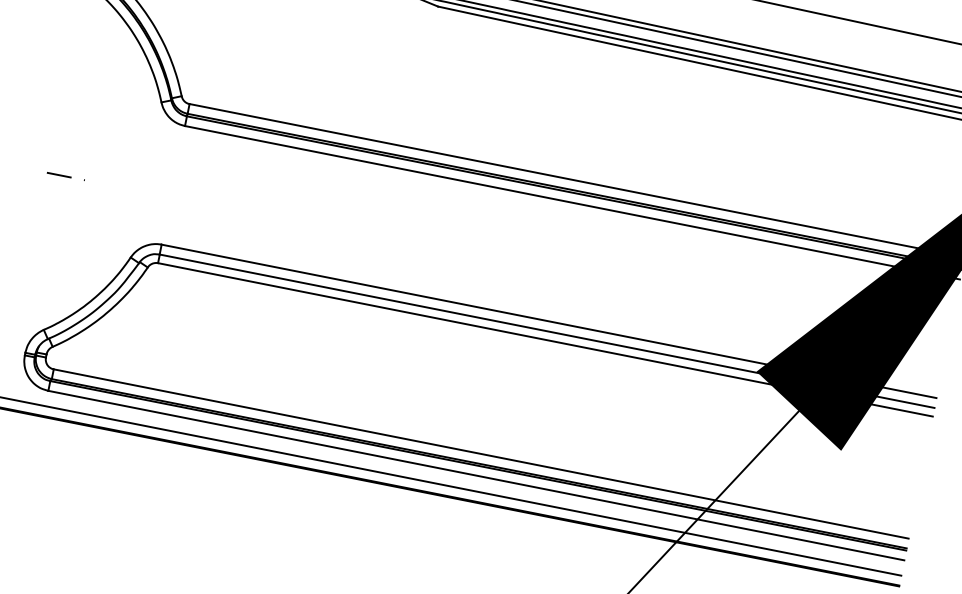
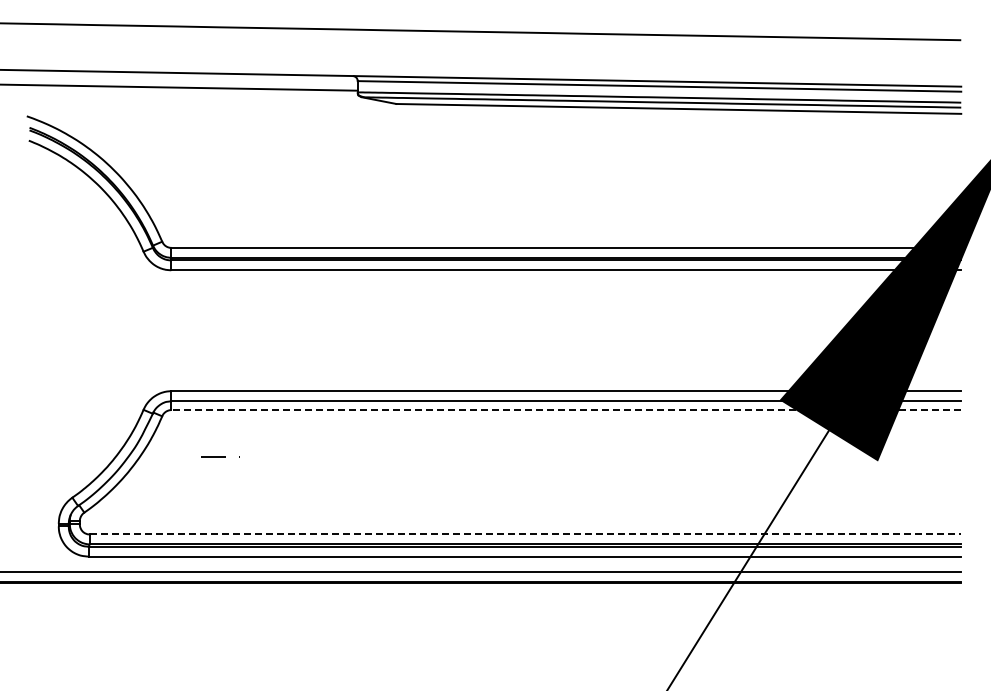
line: (66, 176) -> (220, 456), moved
line: (545, 340) -> (566, 410), solid -> dashed
line: (481, 453) -> (525, 534), solid -> dashed

